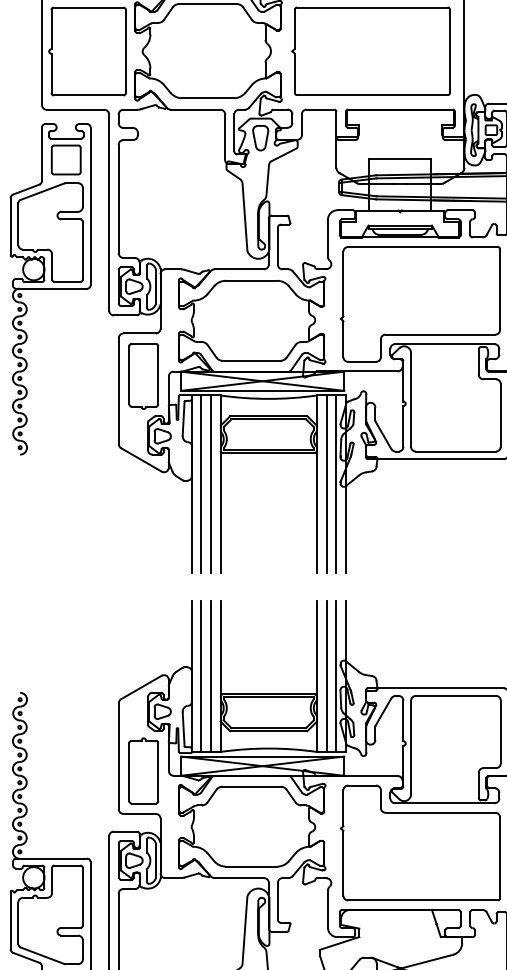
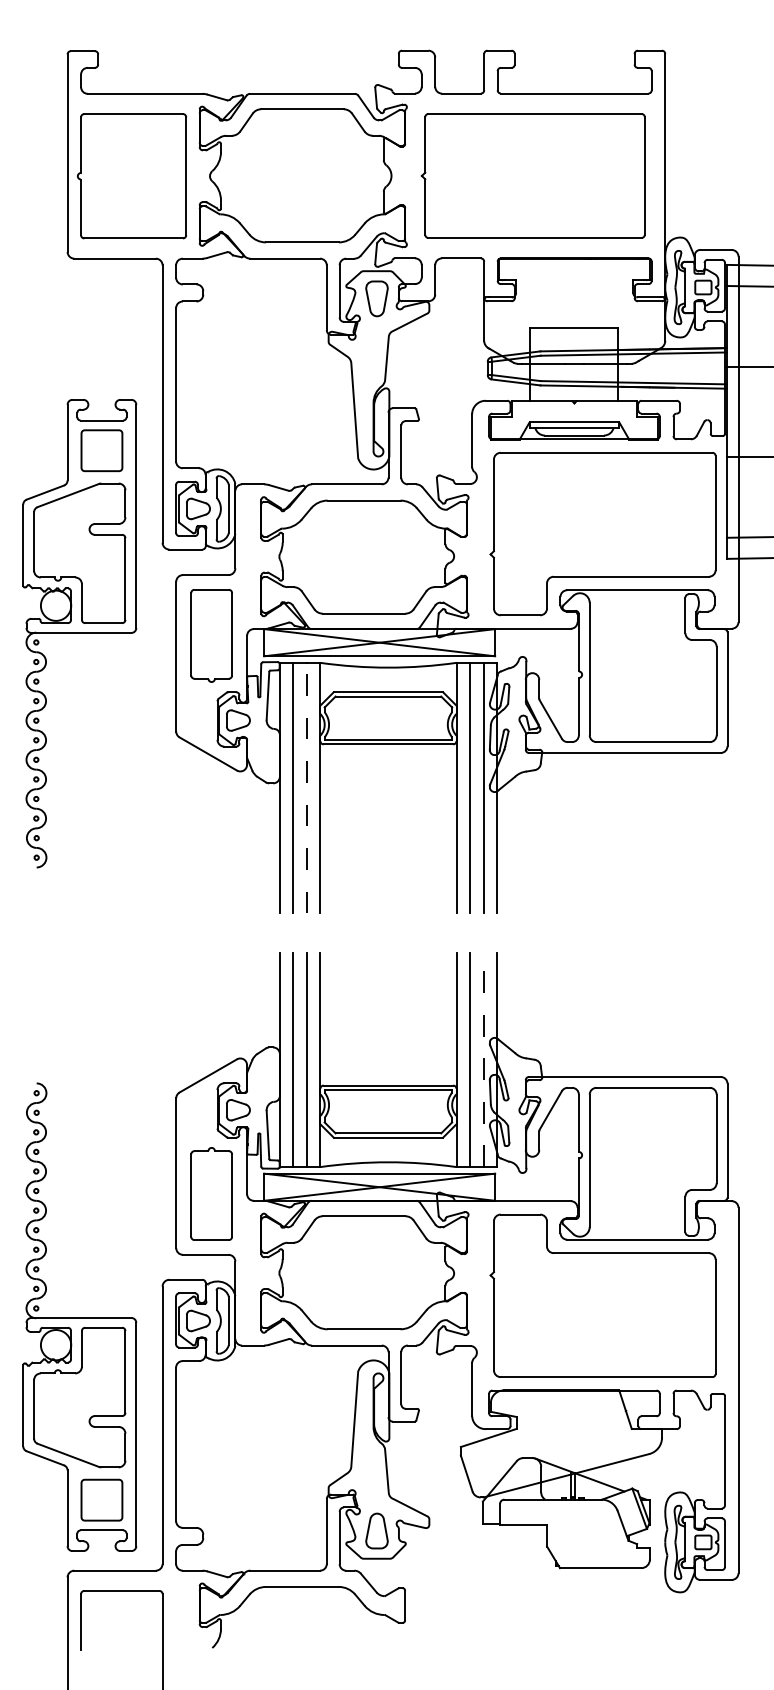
part: (50, 289) -> (79, 633), moved
line: (210, 483) -> (306, 787), solid -> dashed
line: (335, 676) -> (483, 1060), solid -> dashed

